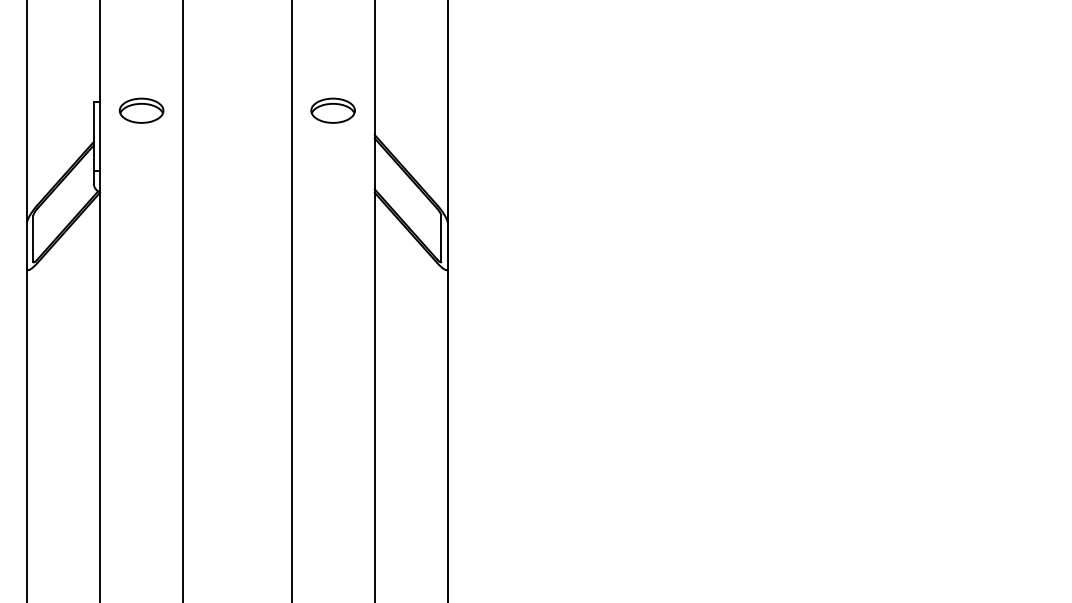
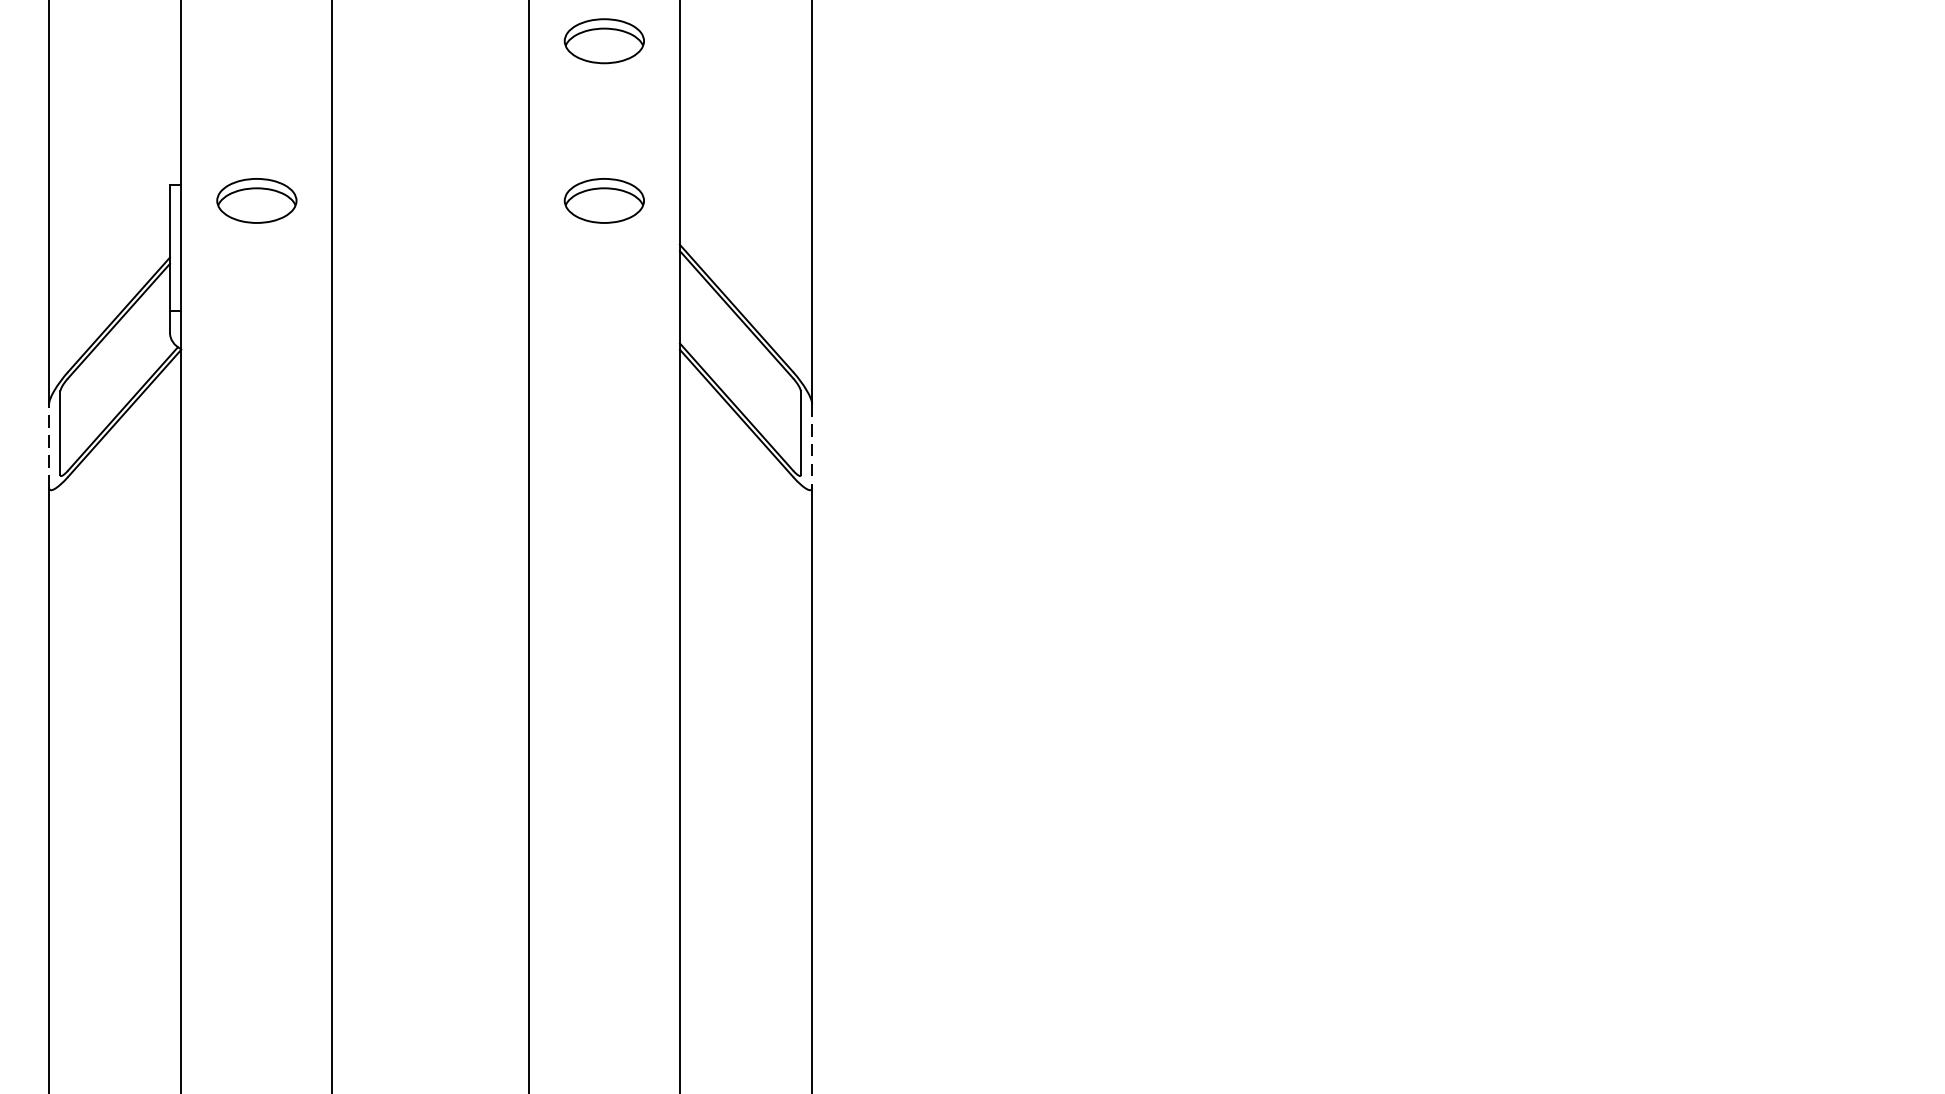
part: (332, 22) -> (603, 40), added
line: (27, 245) -> (49, 445), solid -> dashed
line: (447, 246) -> (811, 447), solid -> dashed

